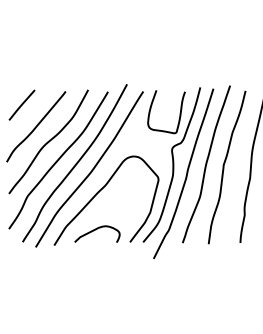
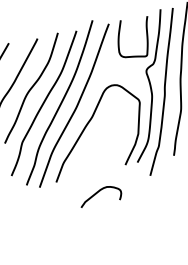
curve: (95, 230) -> (98, 192), moved

